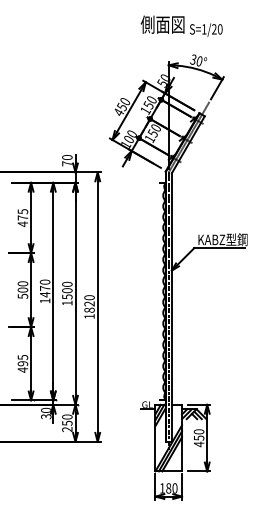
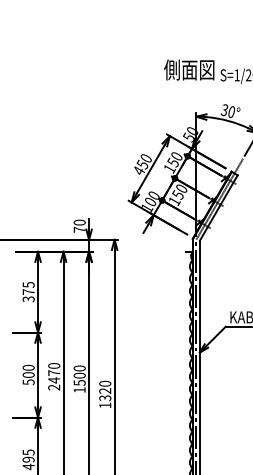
text: (22, 223) -> (28, 298), 475 -> 375
text: (44, 300) -> (53, 387), 1470 -> 2470
text: (89, 309) -> (105, 397), 1820 -> 1320

